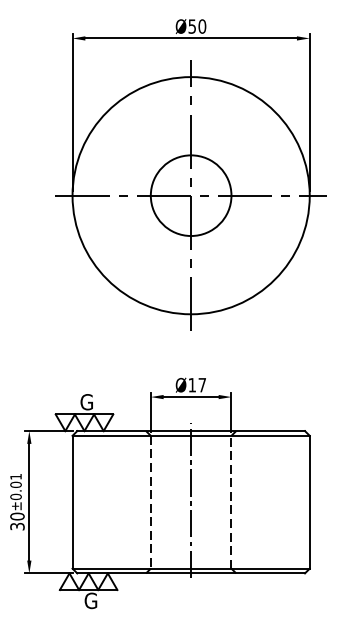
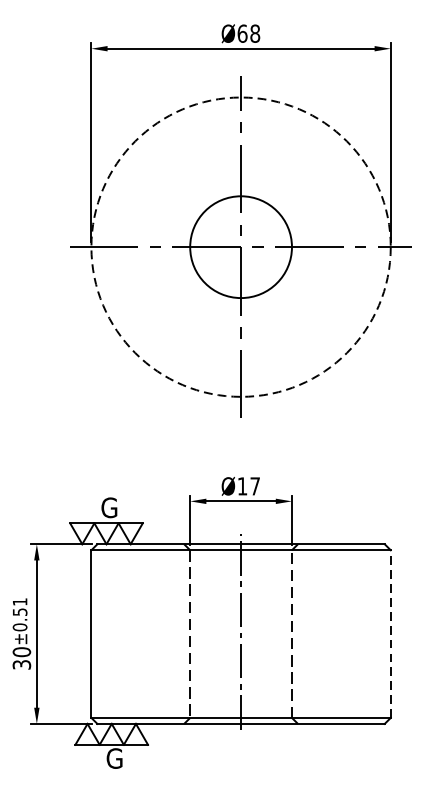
text: (197, 26) -> (249, 33), Ø50 -> Ø68
circle: (190, 195) -> (240, 246), solid -> dashed
text: (15, 484) -> (19, 611), ±0.01 -> ±0.51
line: (309, 501) -> (390, 633), solid -> dashed

